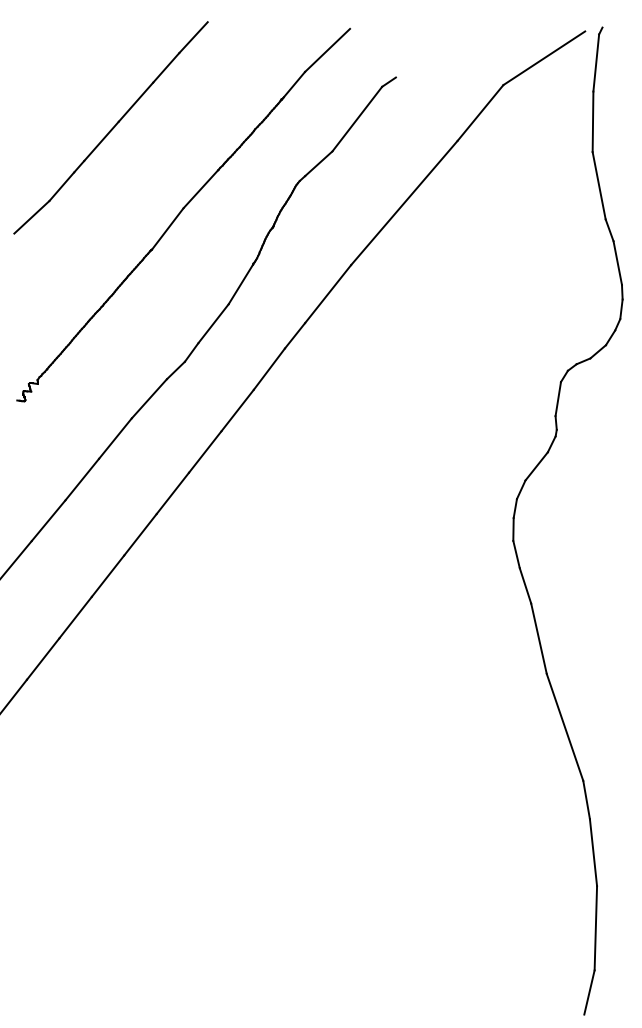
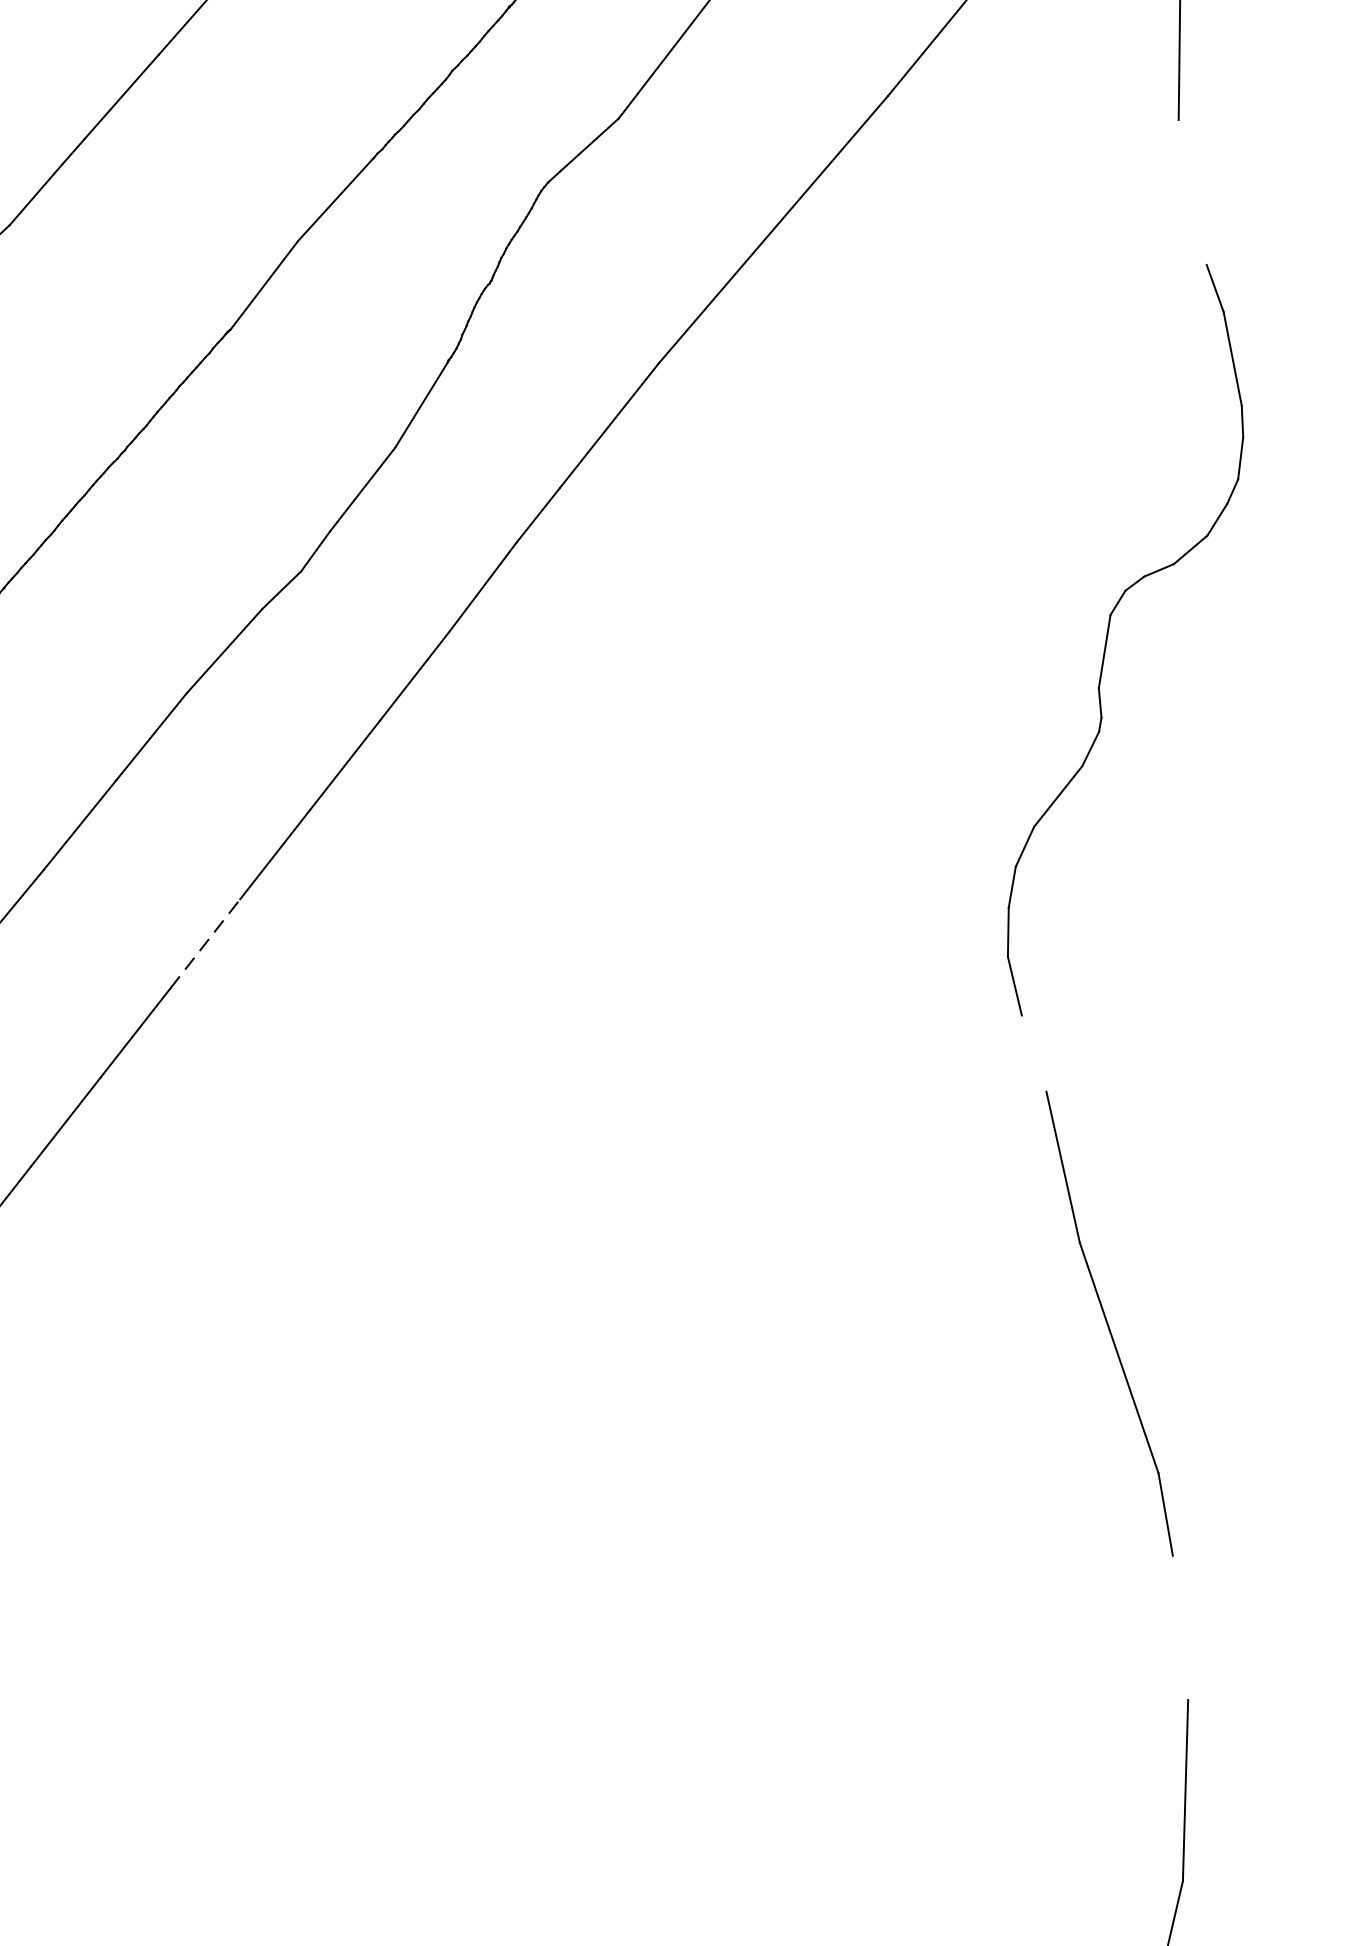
line: (598, 185) -> (1191, 191), removed
line: (140, 534) -> (205, 943), solid -> dashed
line: (525, 585) -> (1034, 1052), removed
line: (593, 852) -> (1180, 1627), removed

